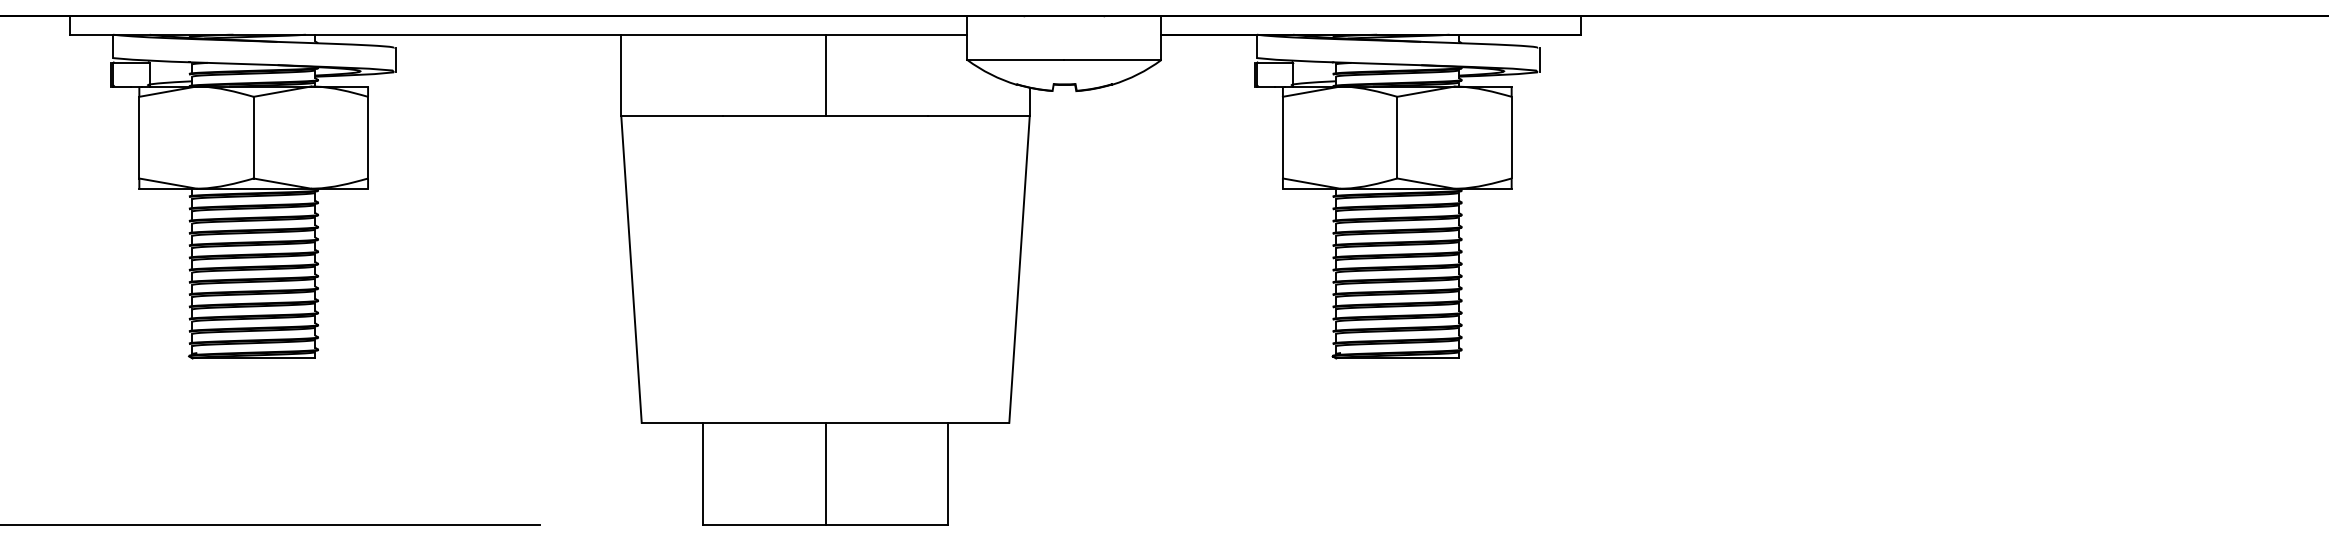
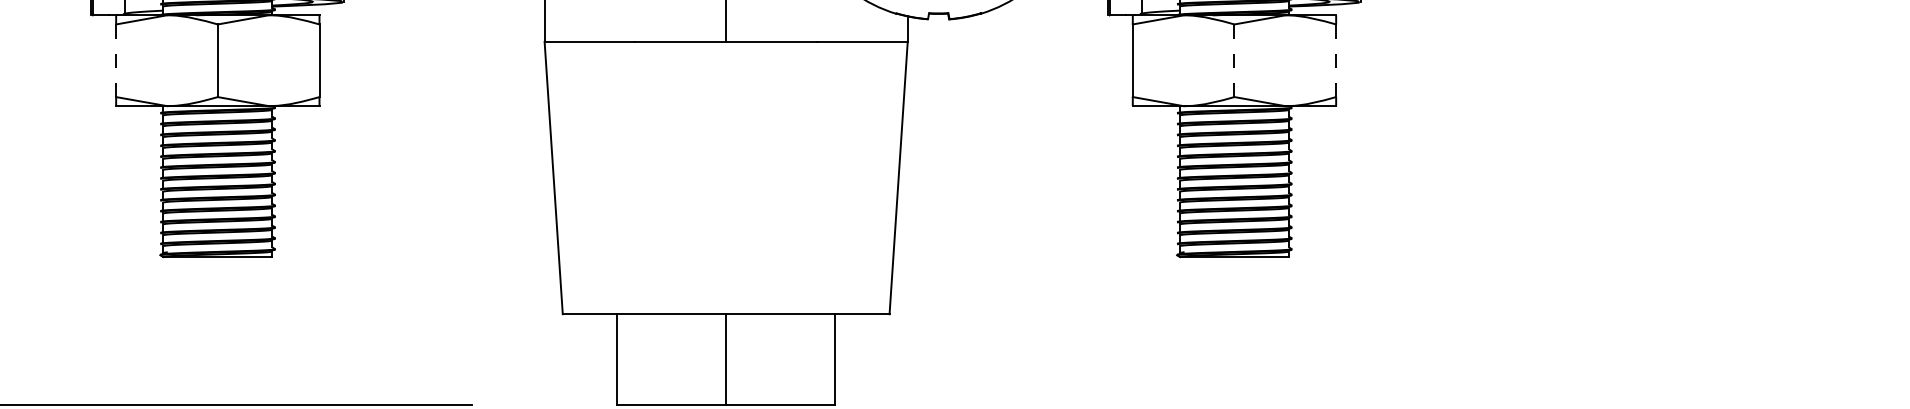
line: (139, 137) -> (116, 60), solid -> dashed
line: (1397, 137) -> (1234, 60), solid -> dashed
line: (1511, 137) -> (1336, 60), solid -> dashed

